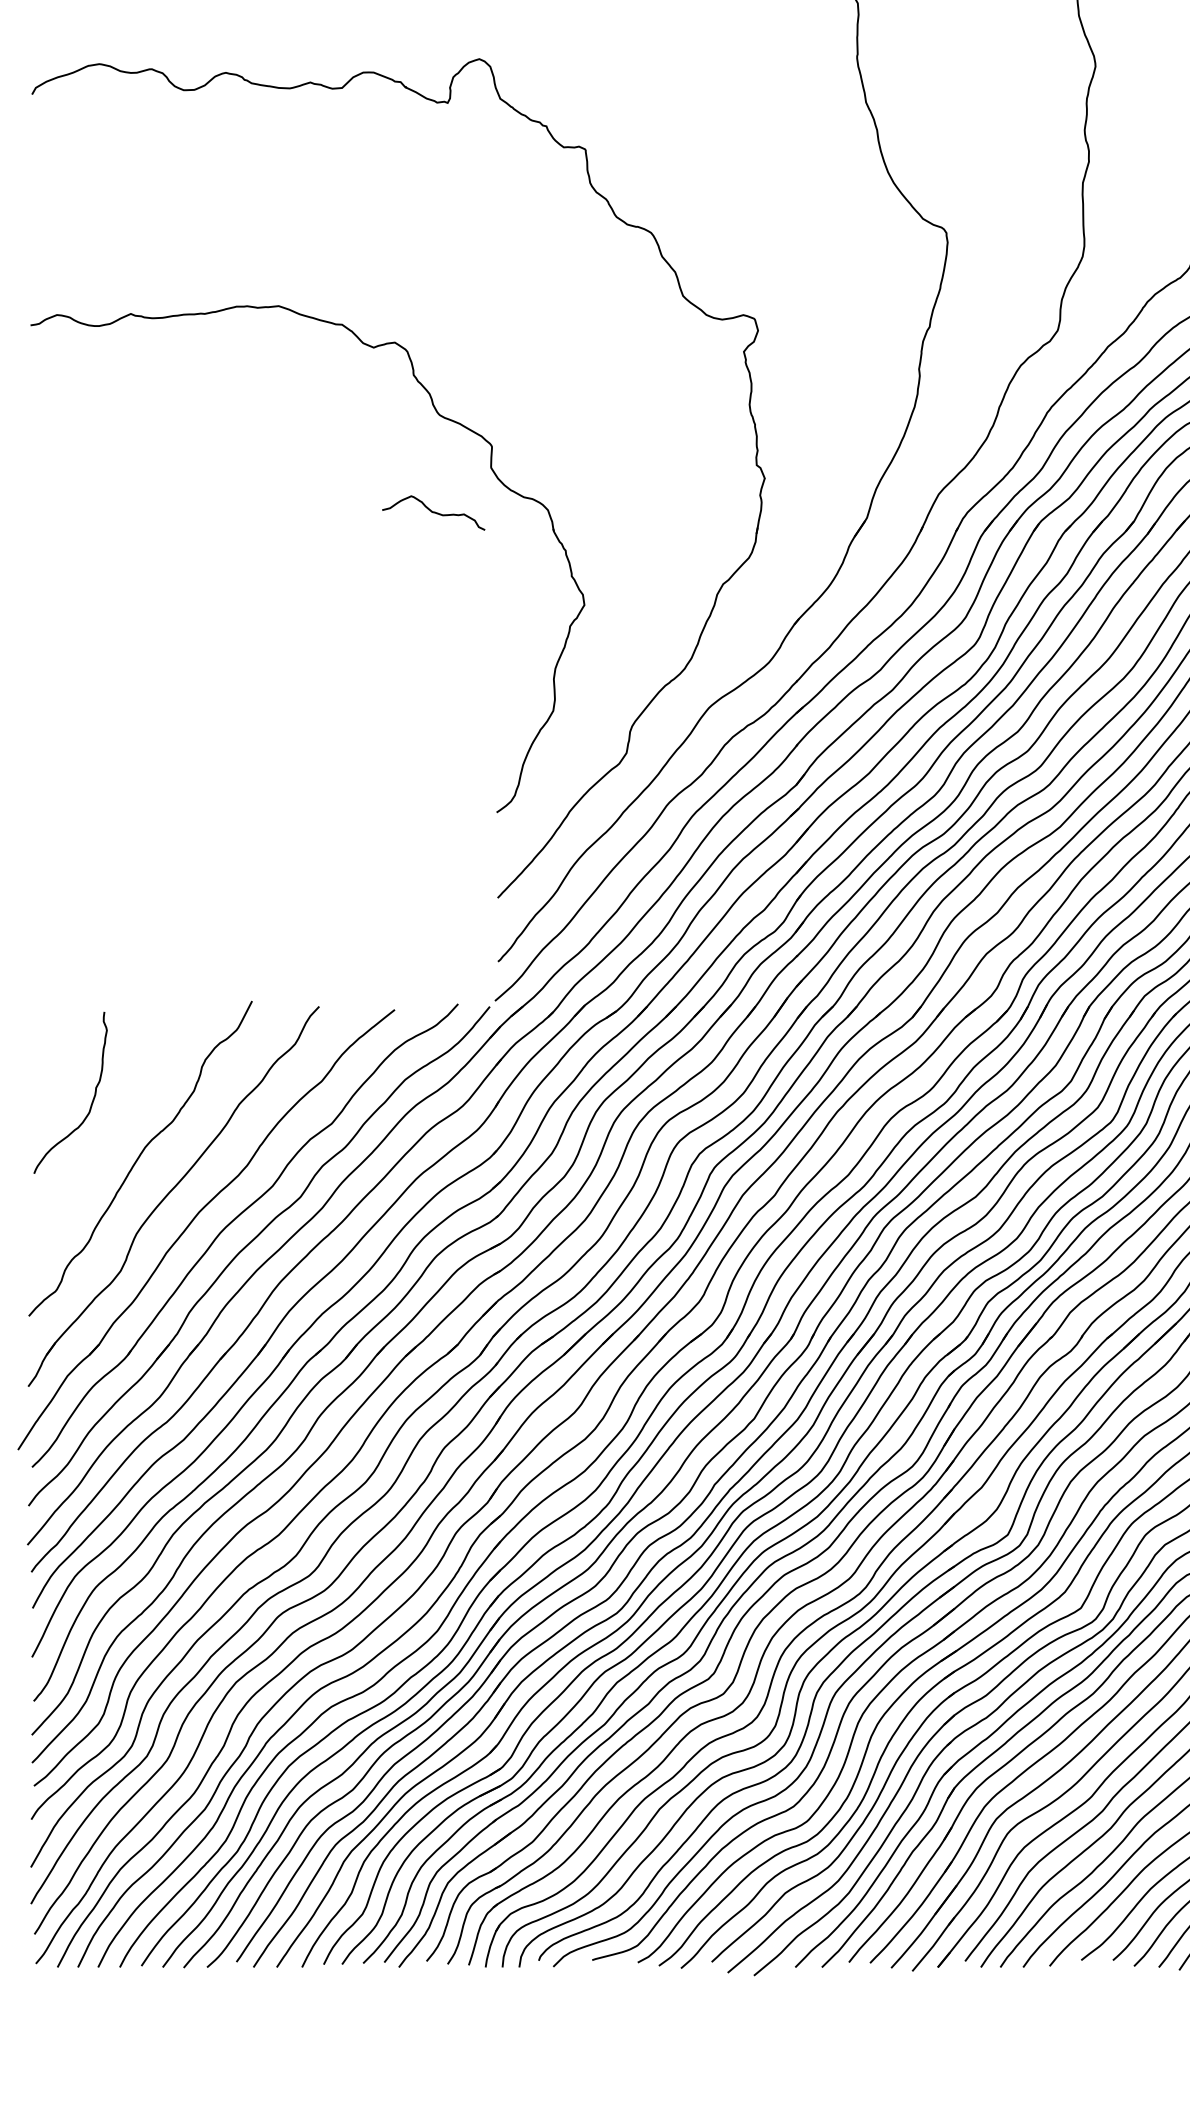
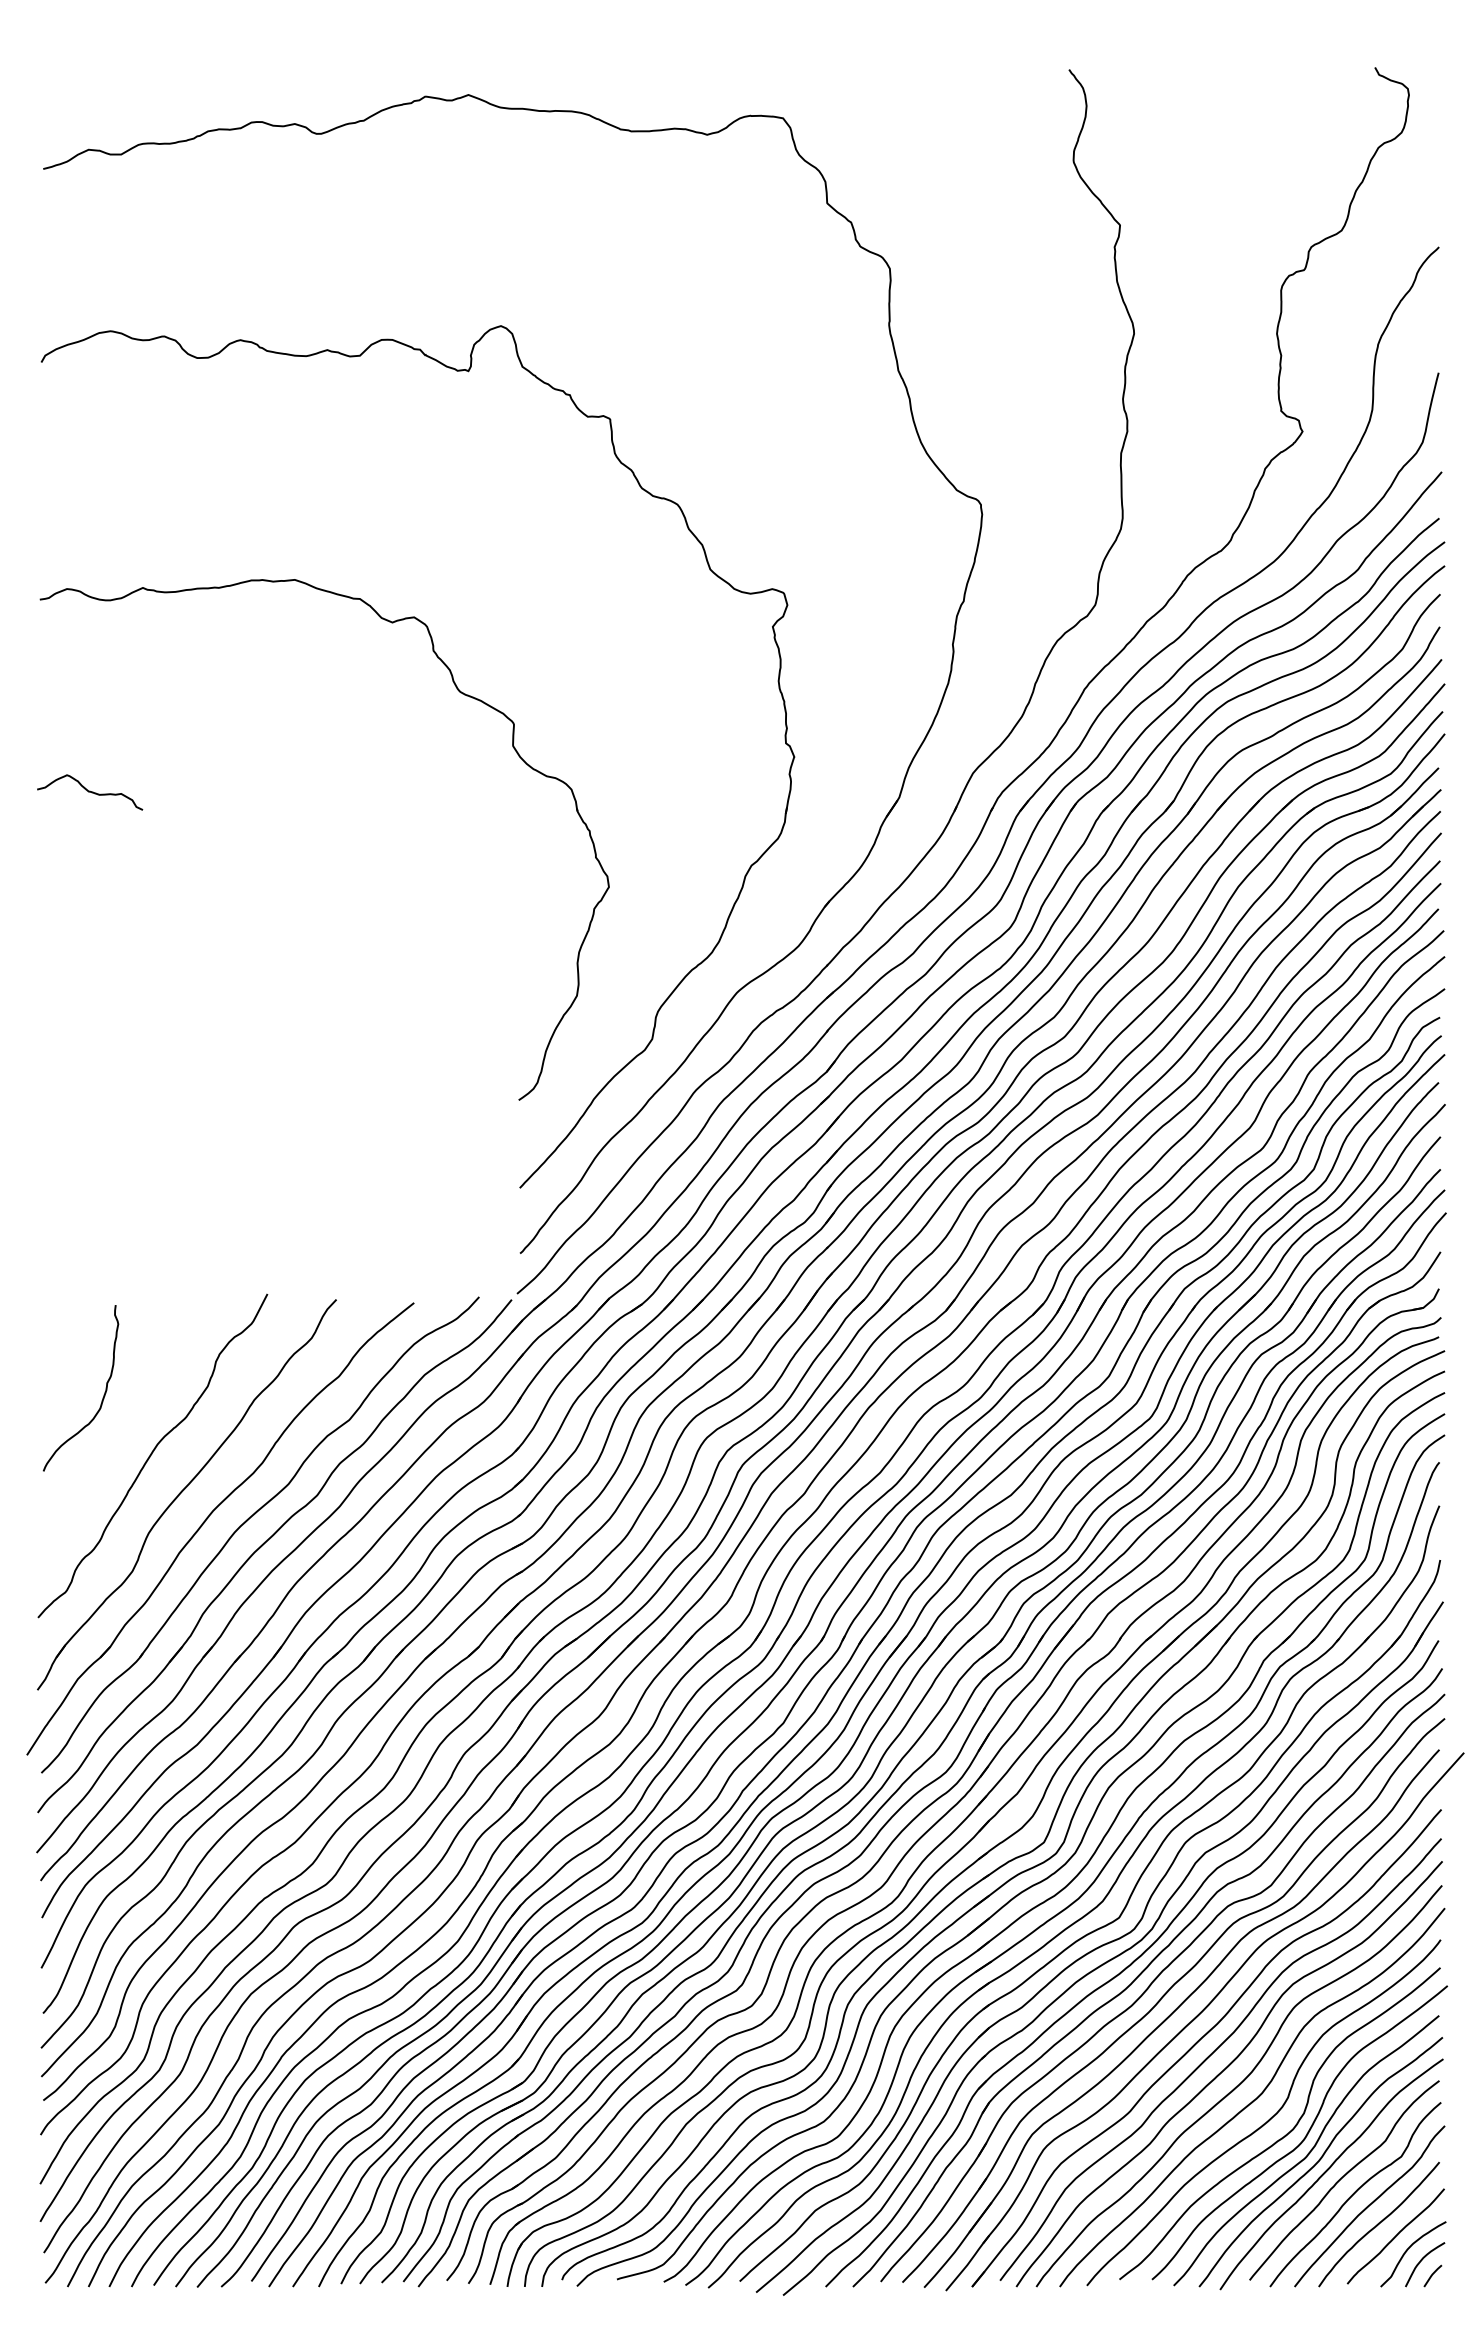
curve: (434, 513) -> (90, 792), moved

